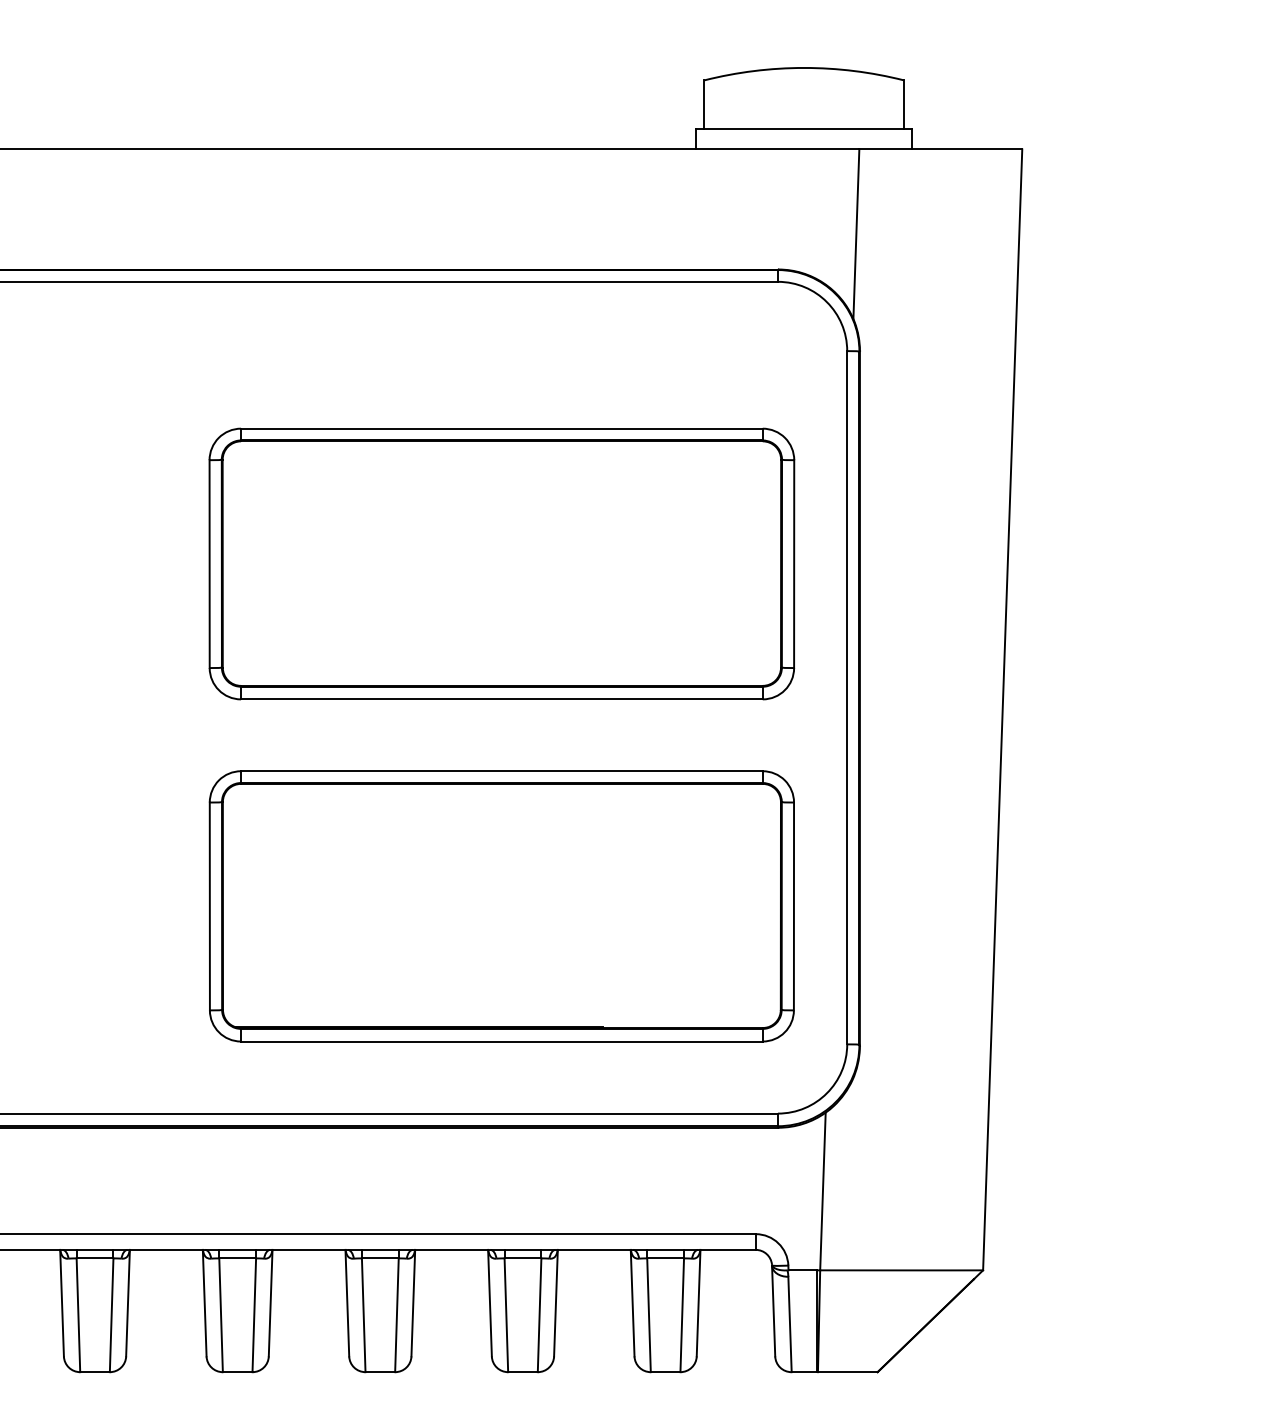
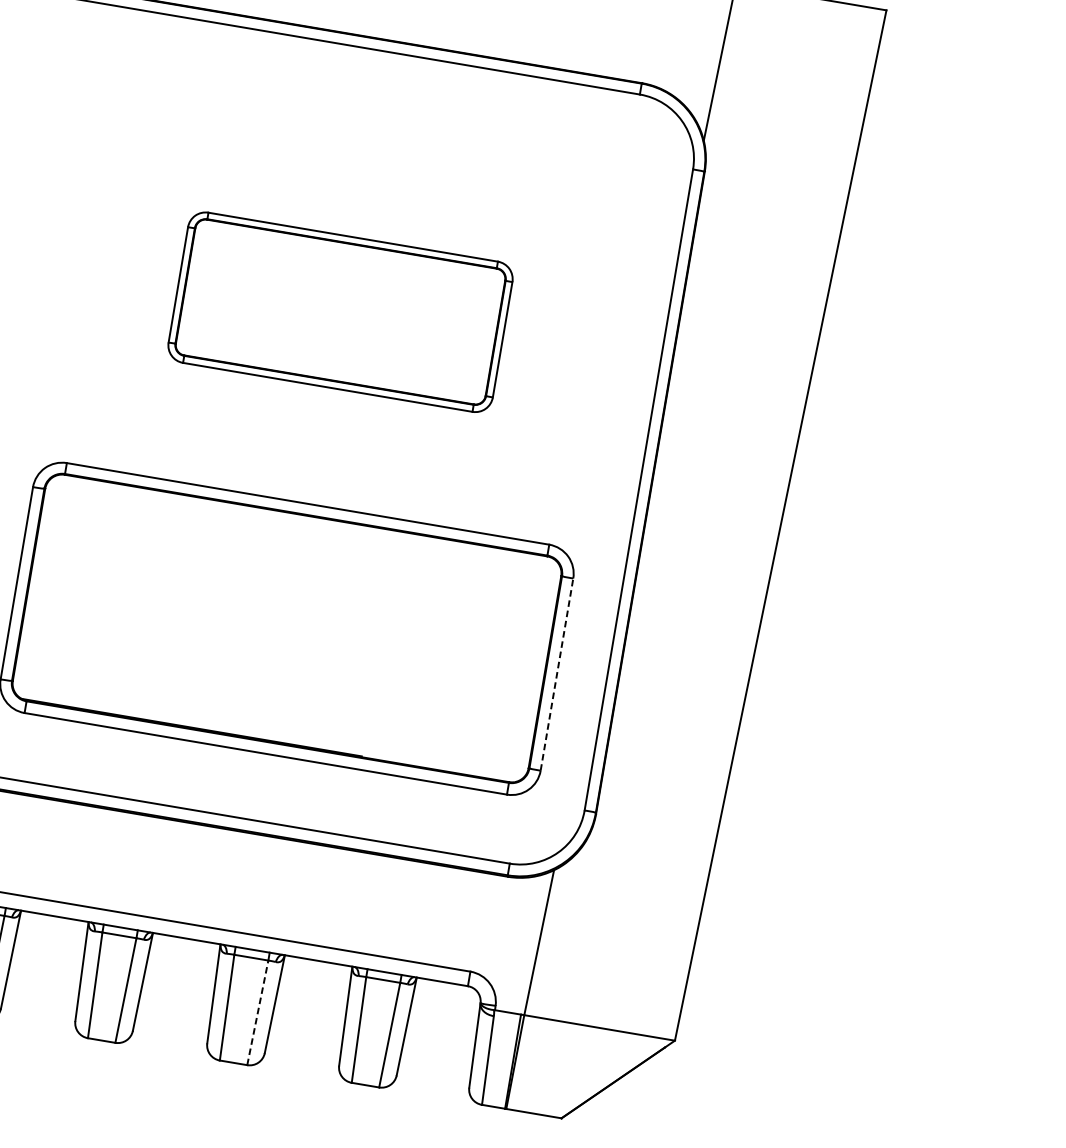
part: (501, 563) -> (340, 311), size x0.6
line: (793, 906) -> (556, 674), solid -> dashed
line: (539, 1315) -> (257, 1013), solid -> dashed

